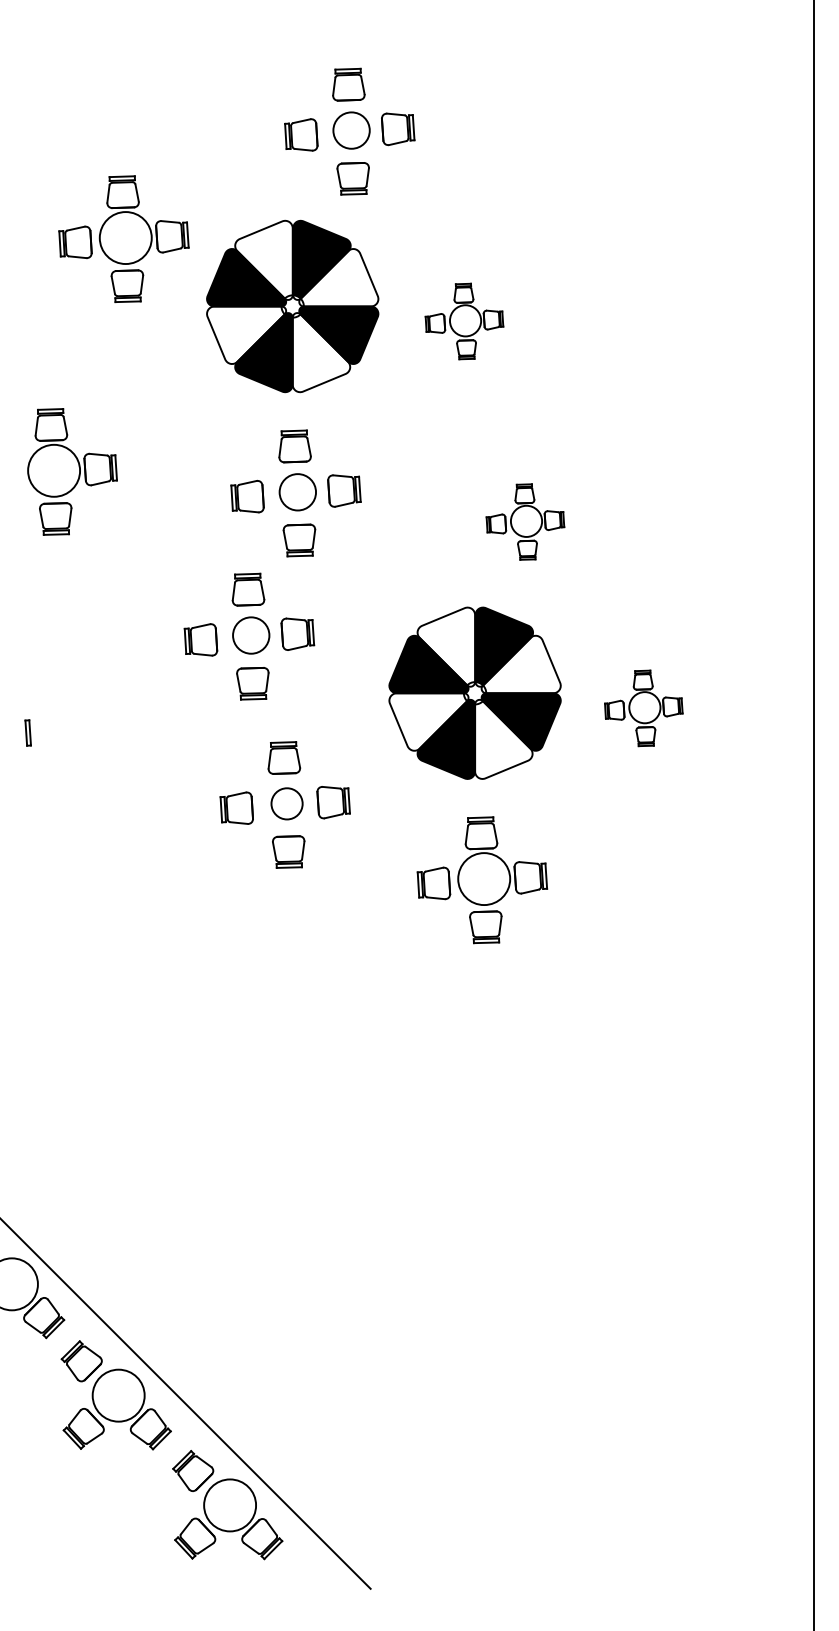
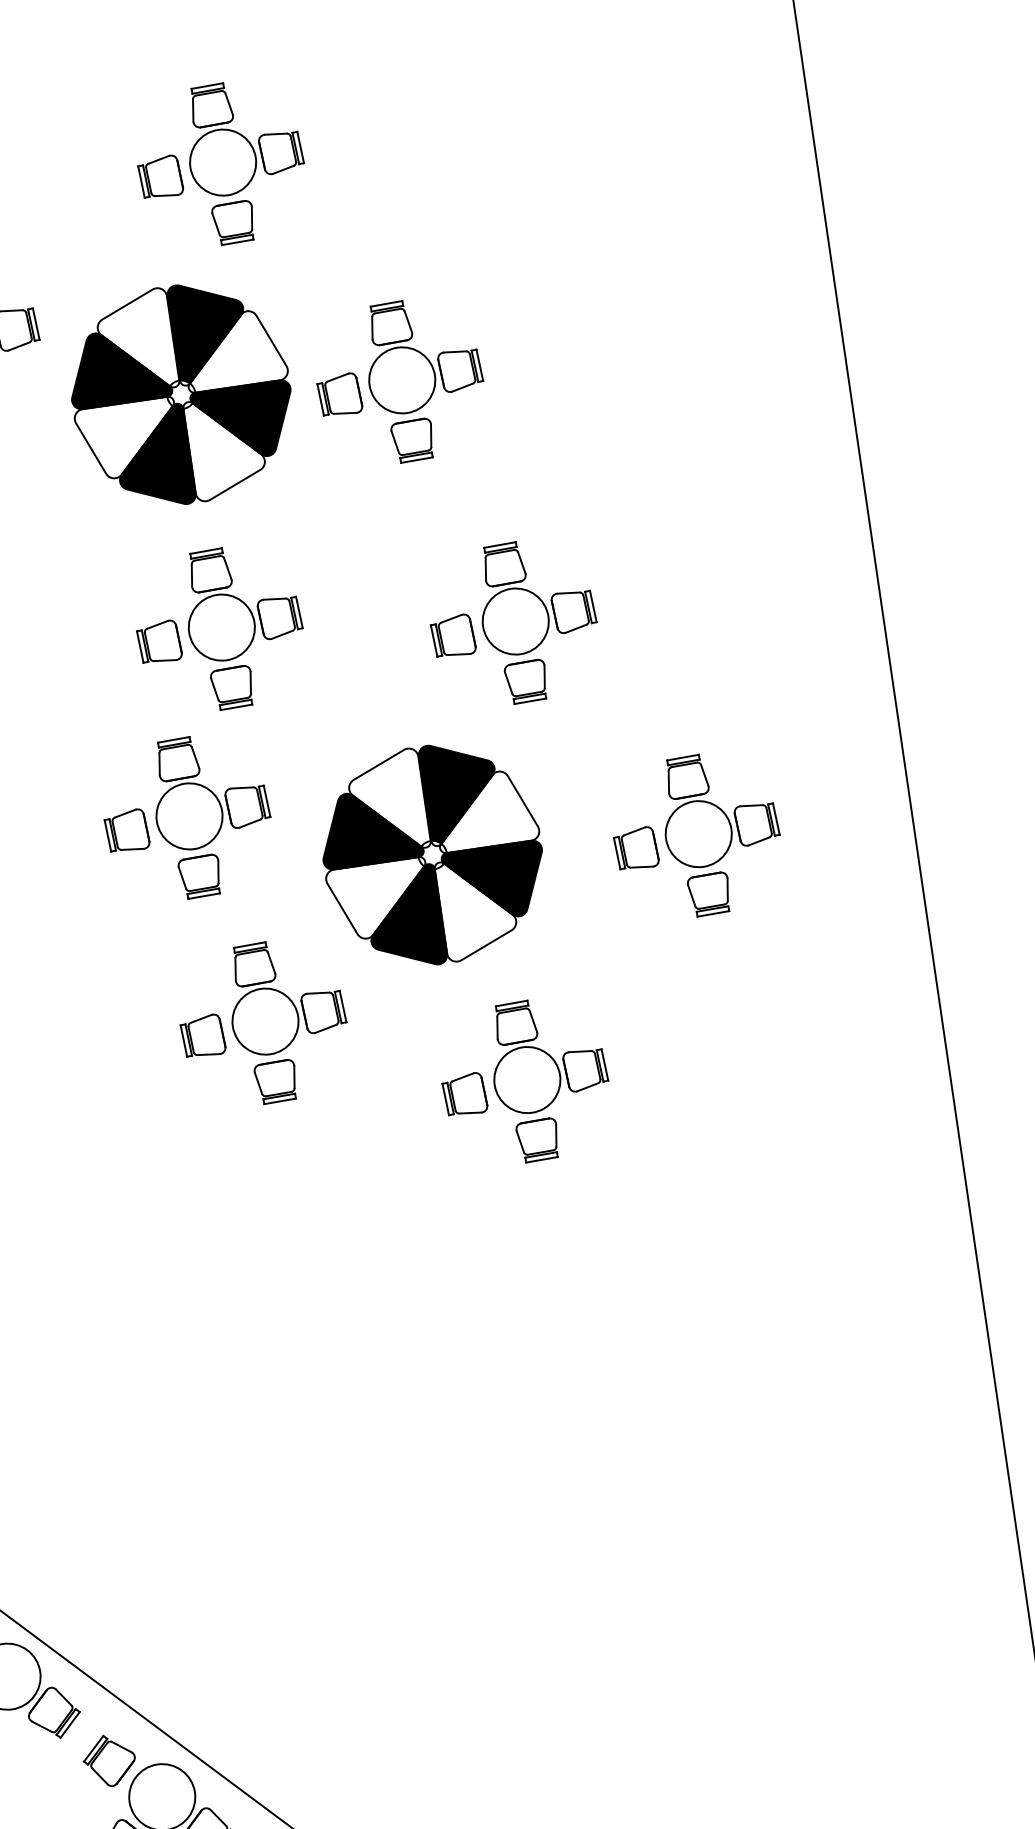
circle: (351, 130) -> (222, 162), size x1.43
part: (464, 321) -> (400, 382), size x1.67
circle: (297, 492) -> (221, 627), size x1.43
part: (525, 521) -> (513, 622), size x1.67
circle: (251, 635) -> (189, 816), size x1.43
part: (474, 692) -> (431, 854), moved
part: (643, 708) -> (696, 836), size x1.67
circle: (287, 803) -> (265, 1021), size x1.67

